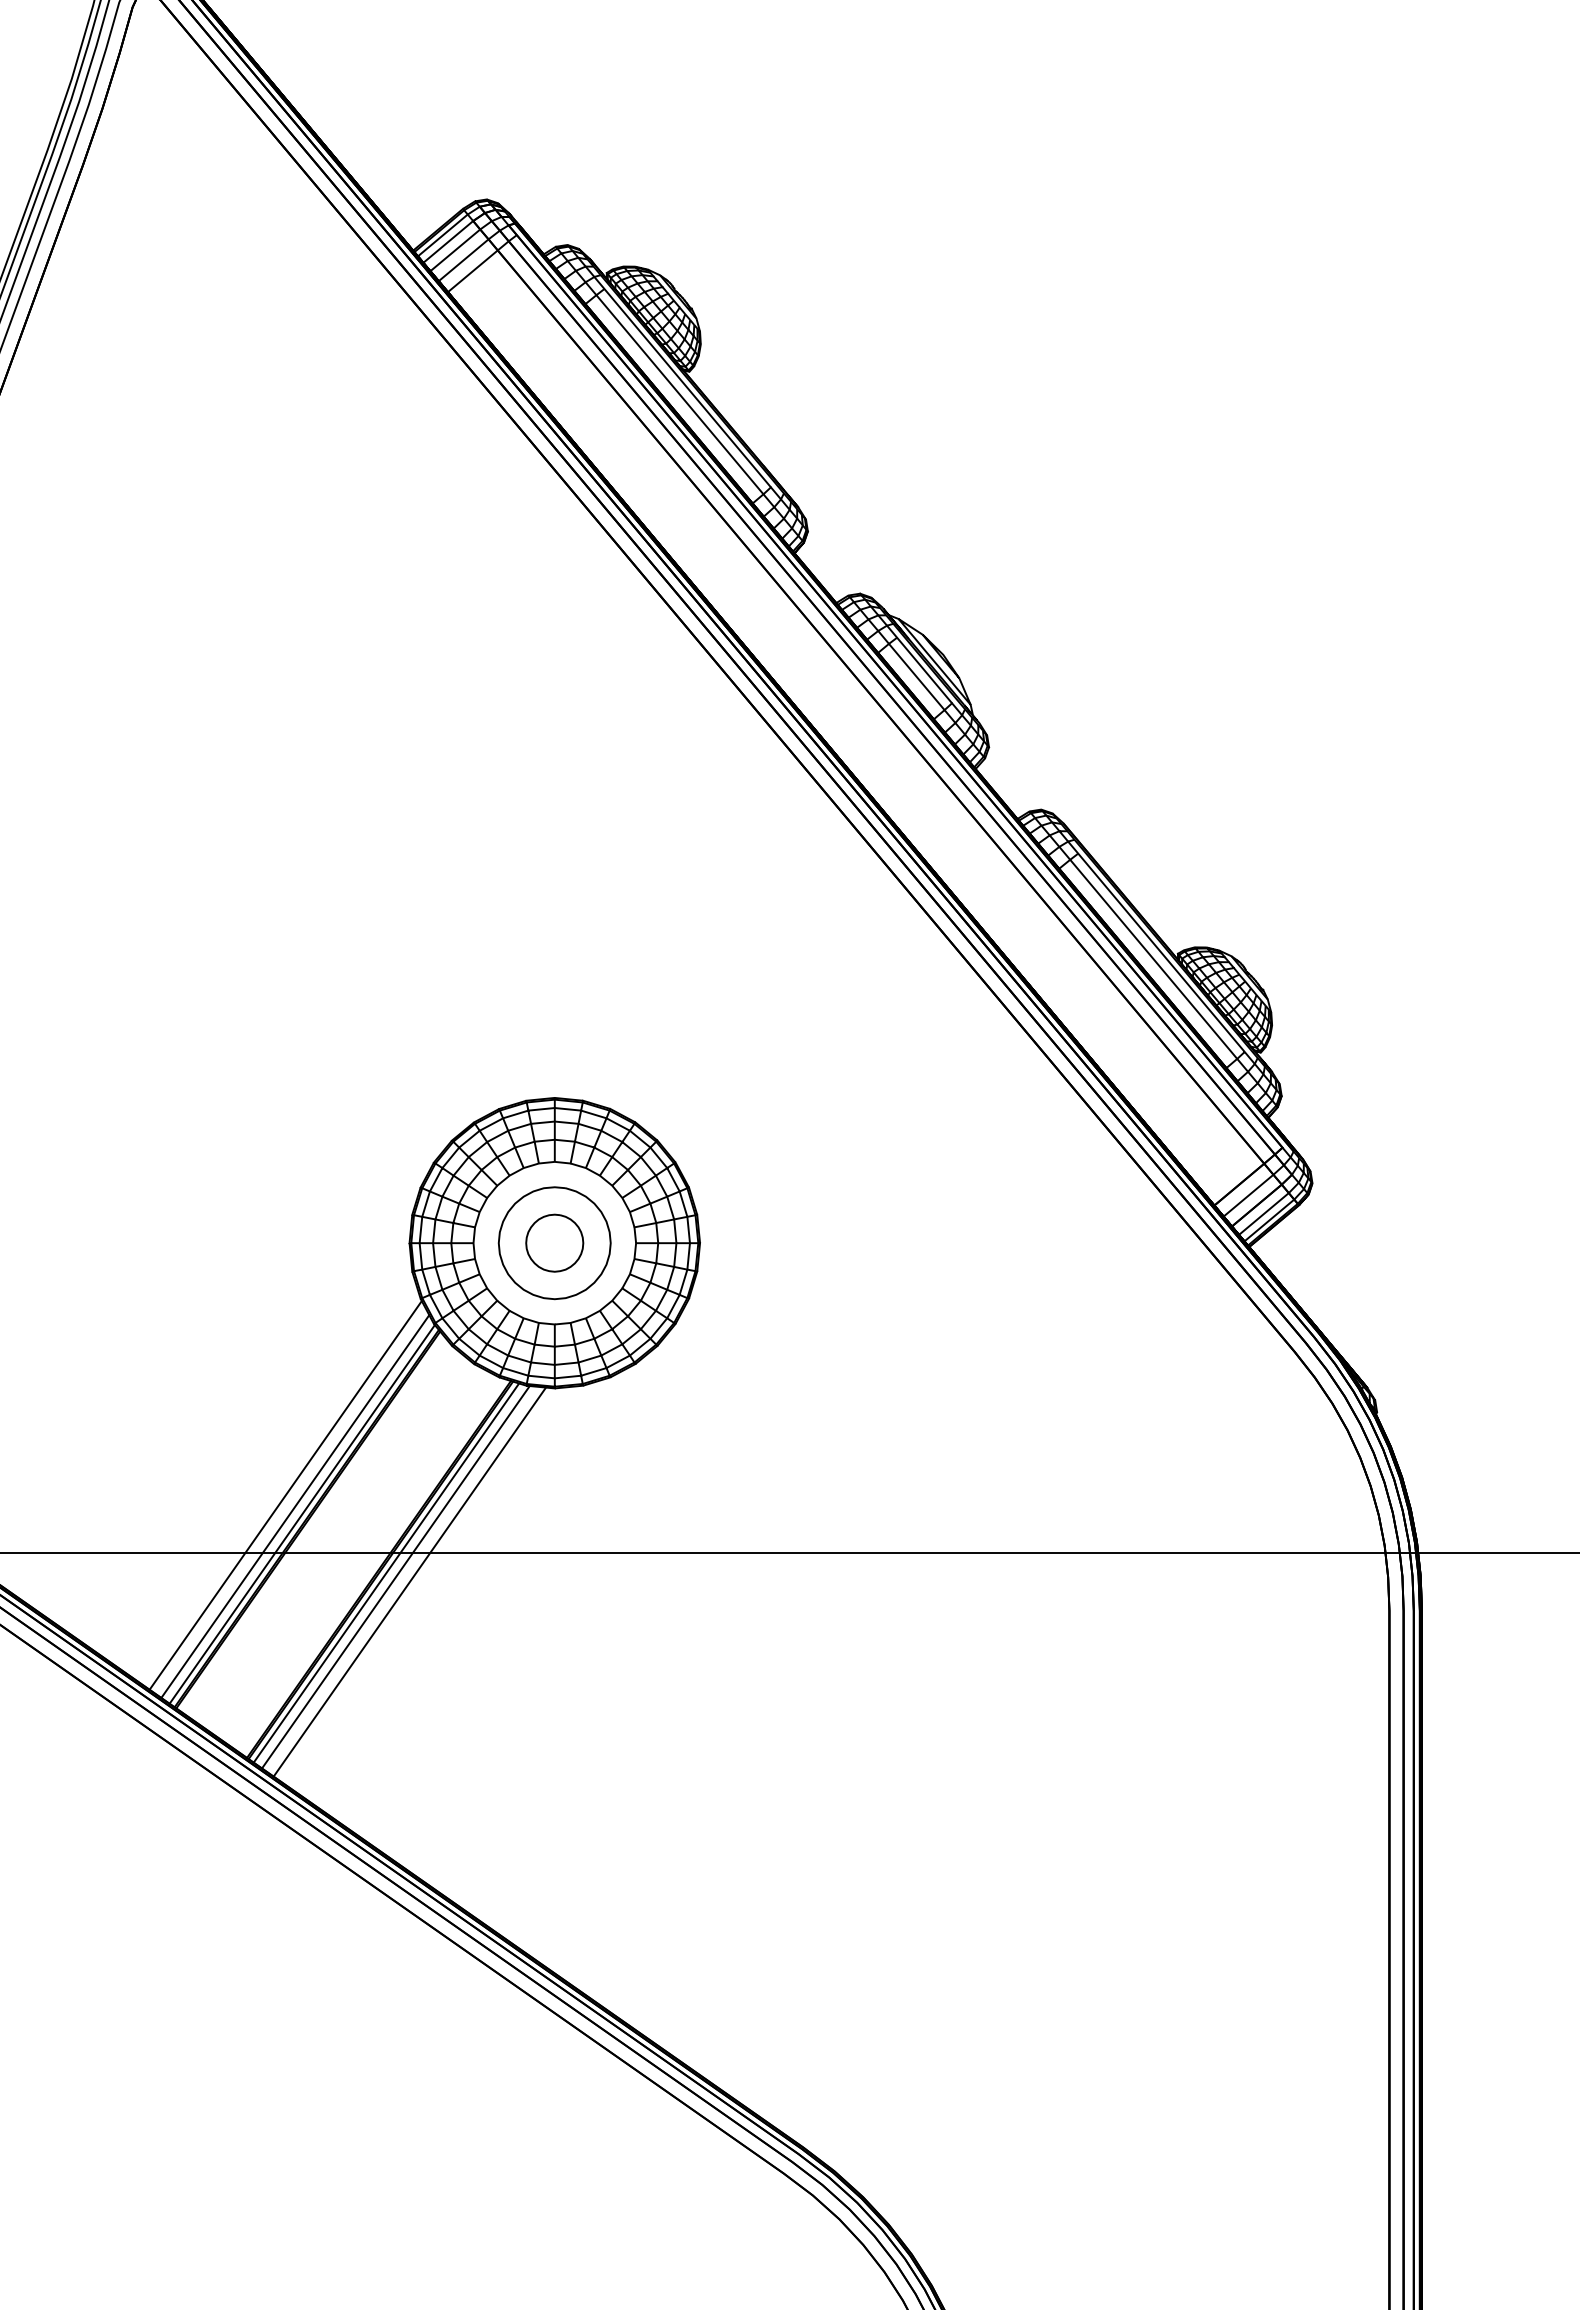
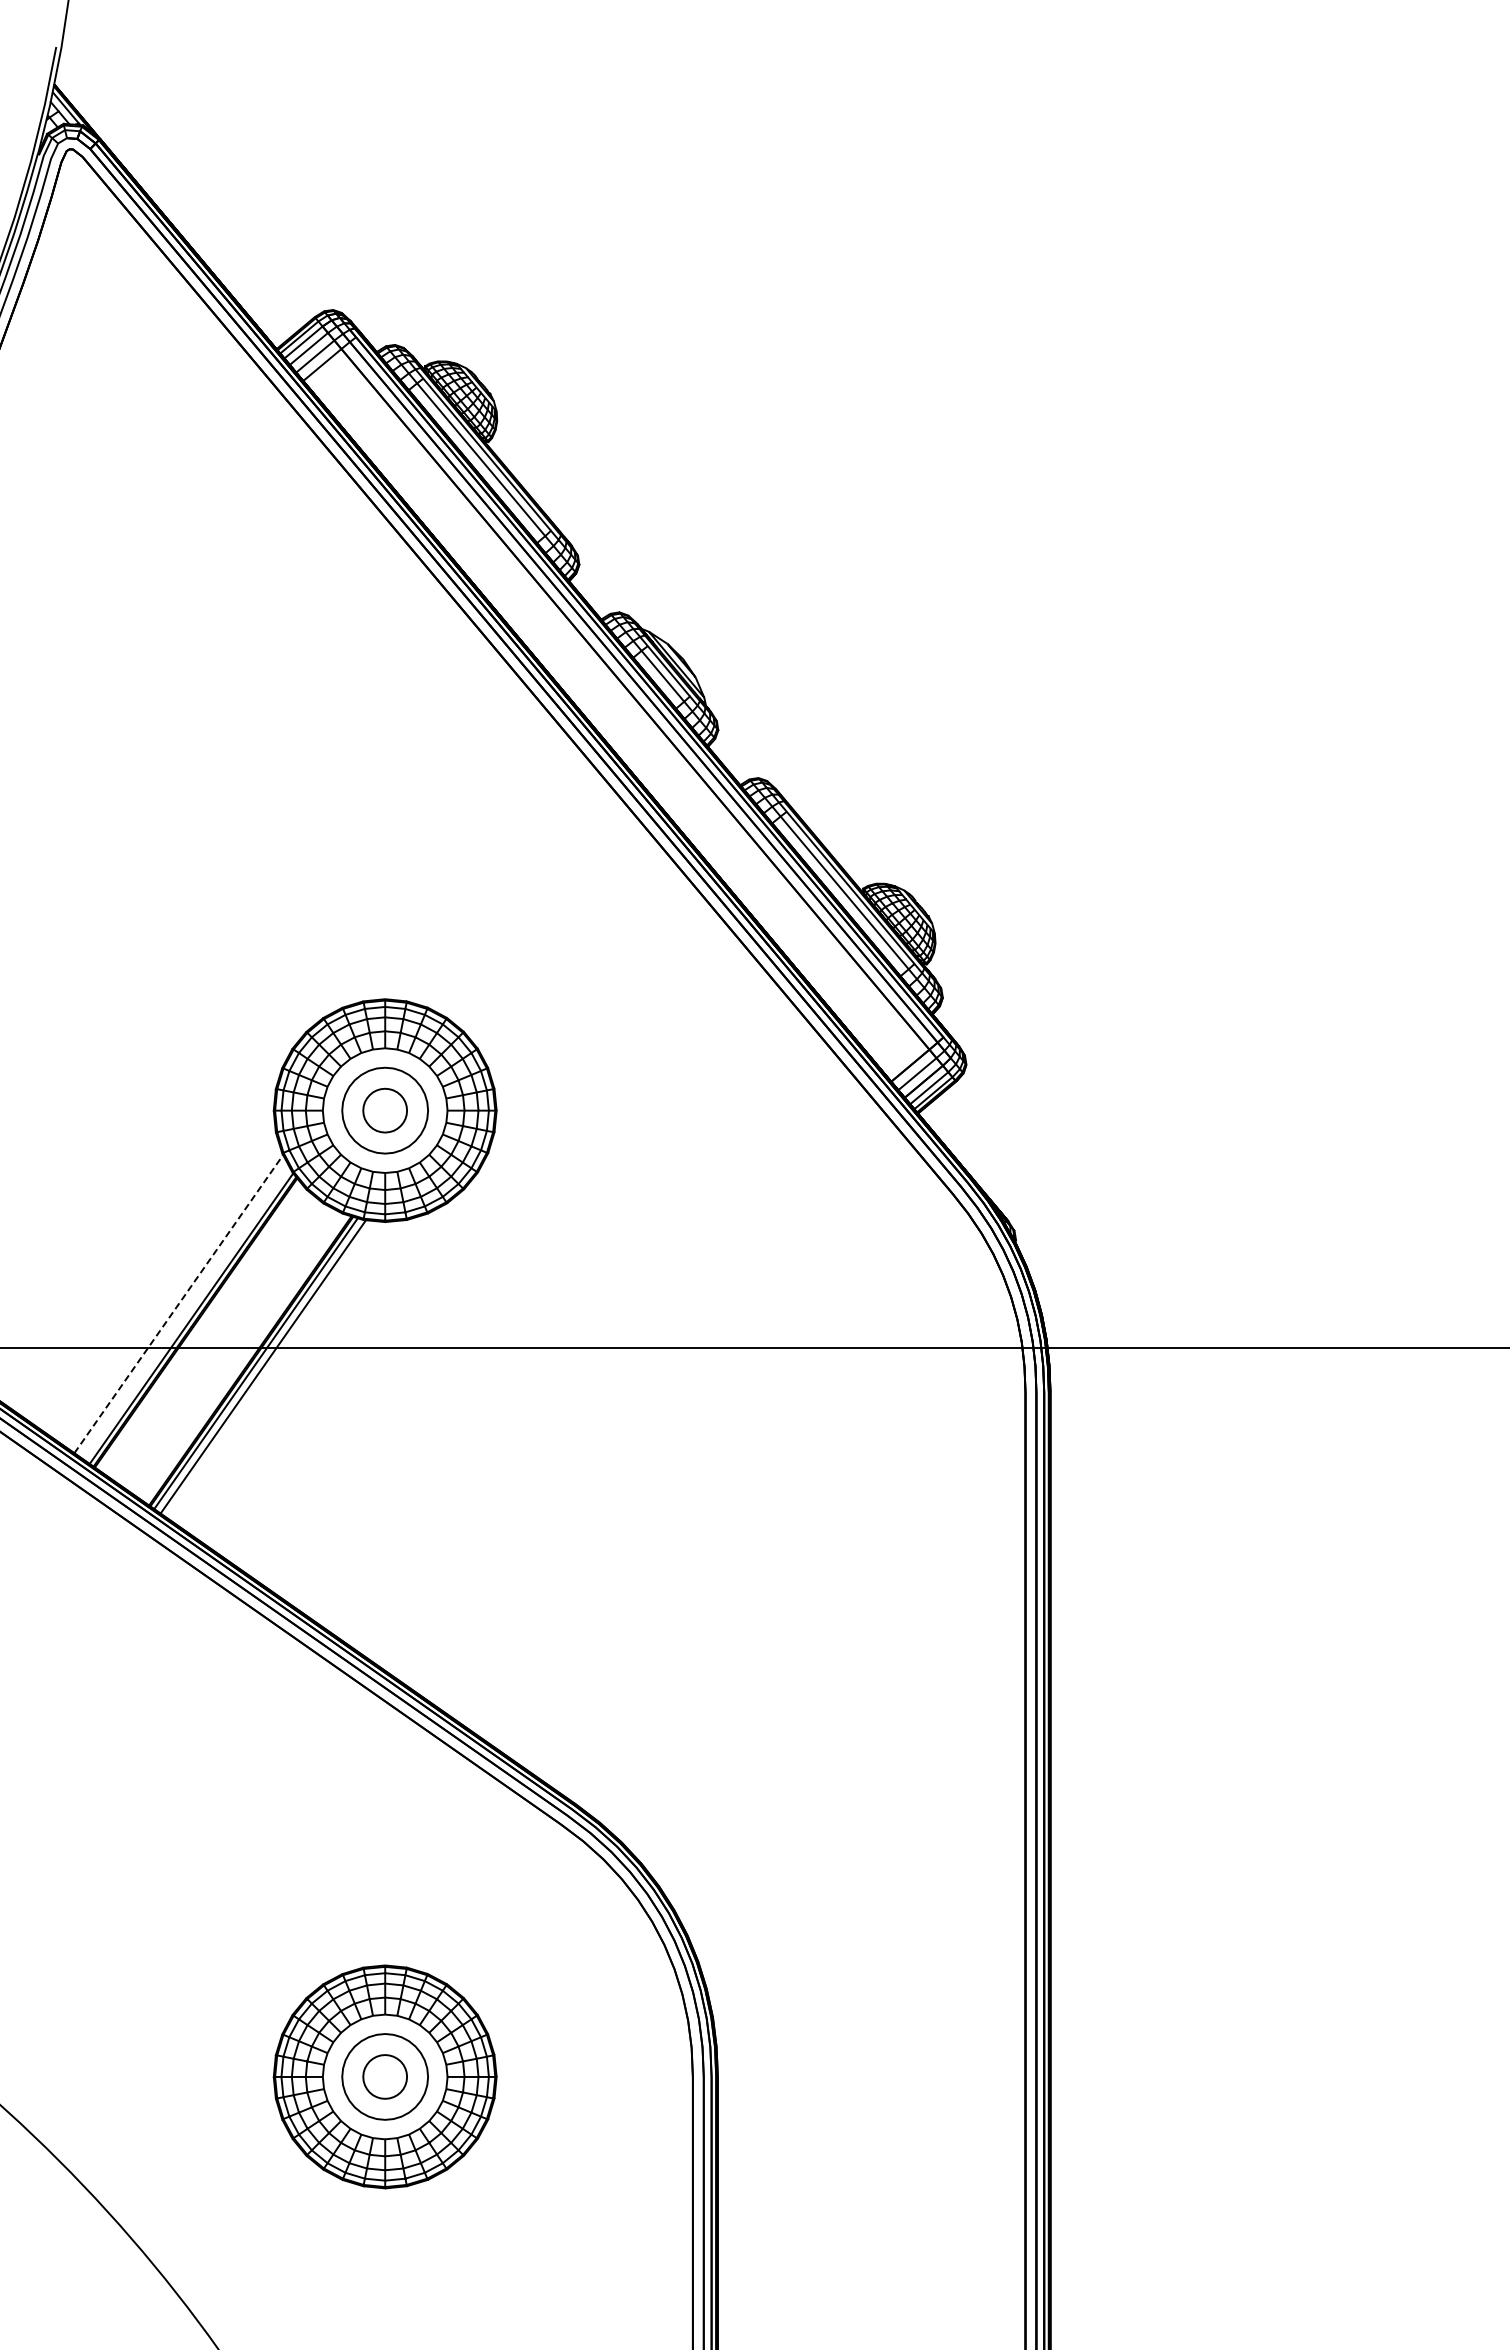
line: (286, 1494) -> (179, 1303), solid -> dashed
line: (294, 1506) -> (185, 1312), removed
line: (409, 1581) -> (273, 1370), removed

